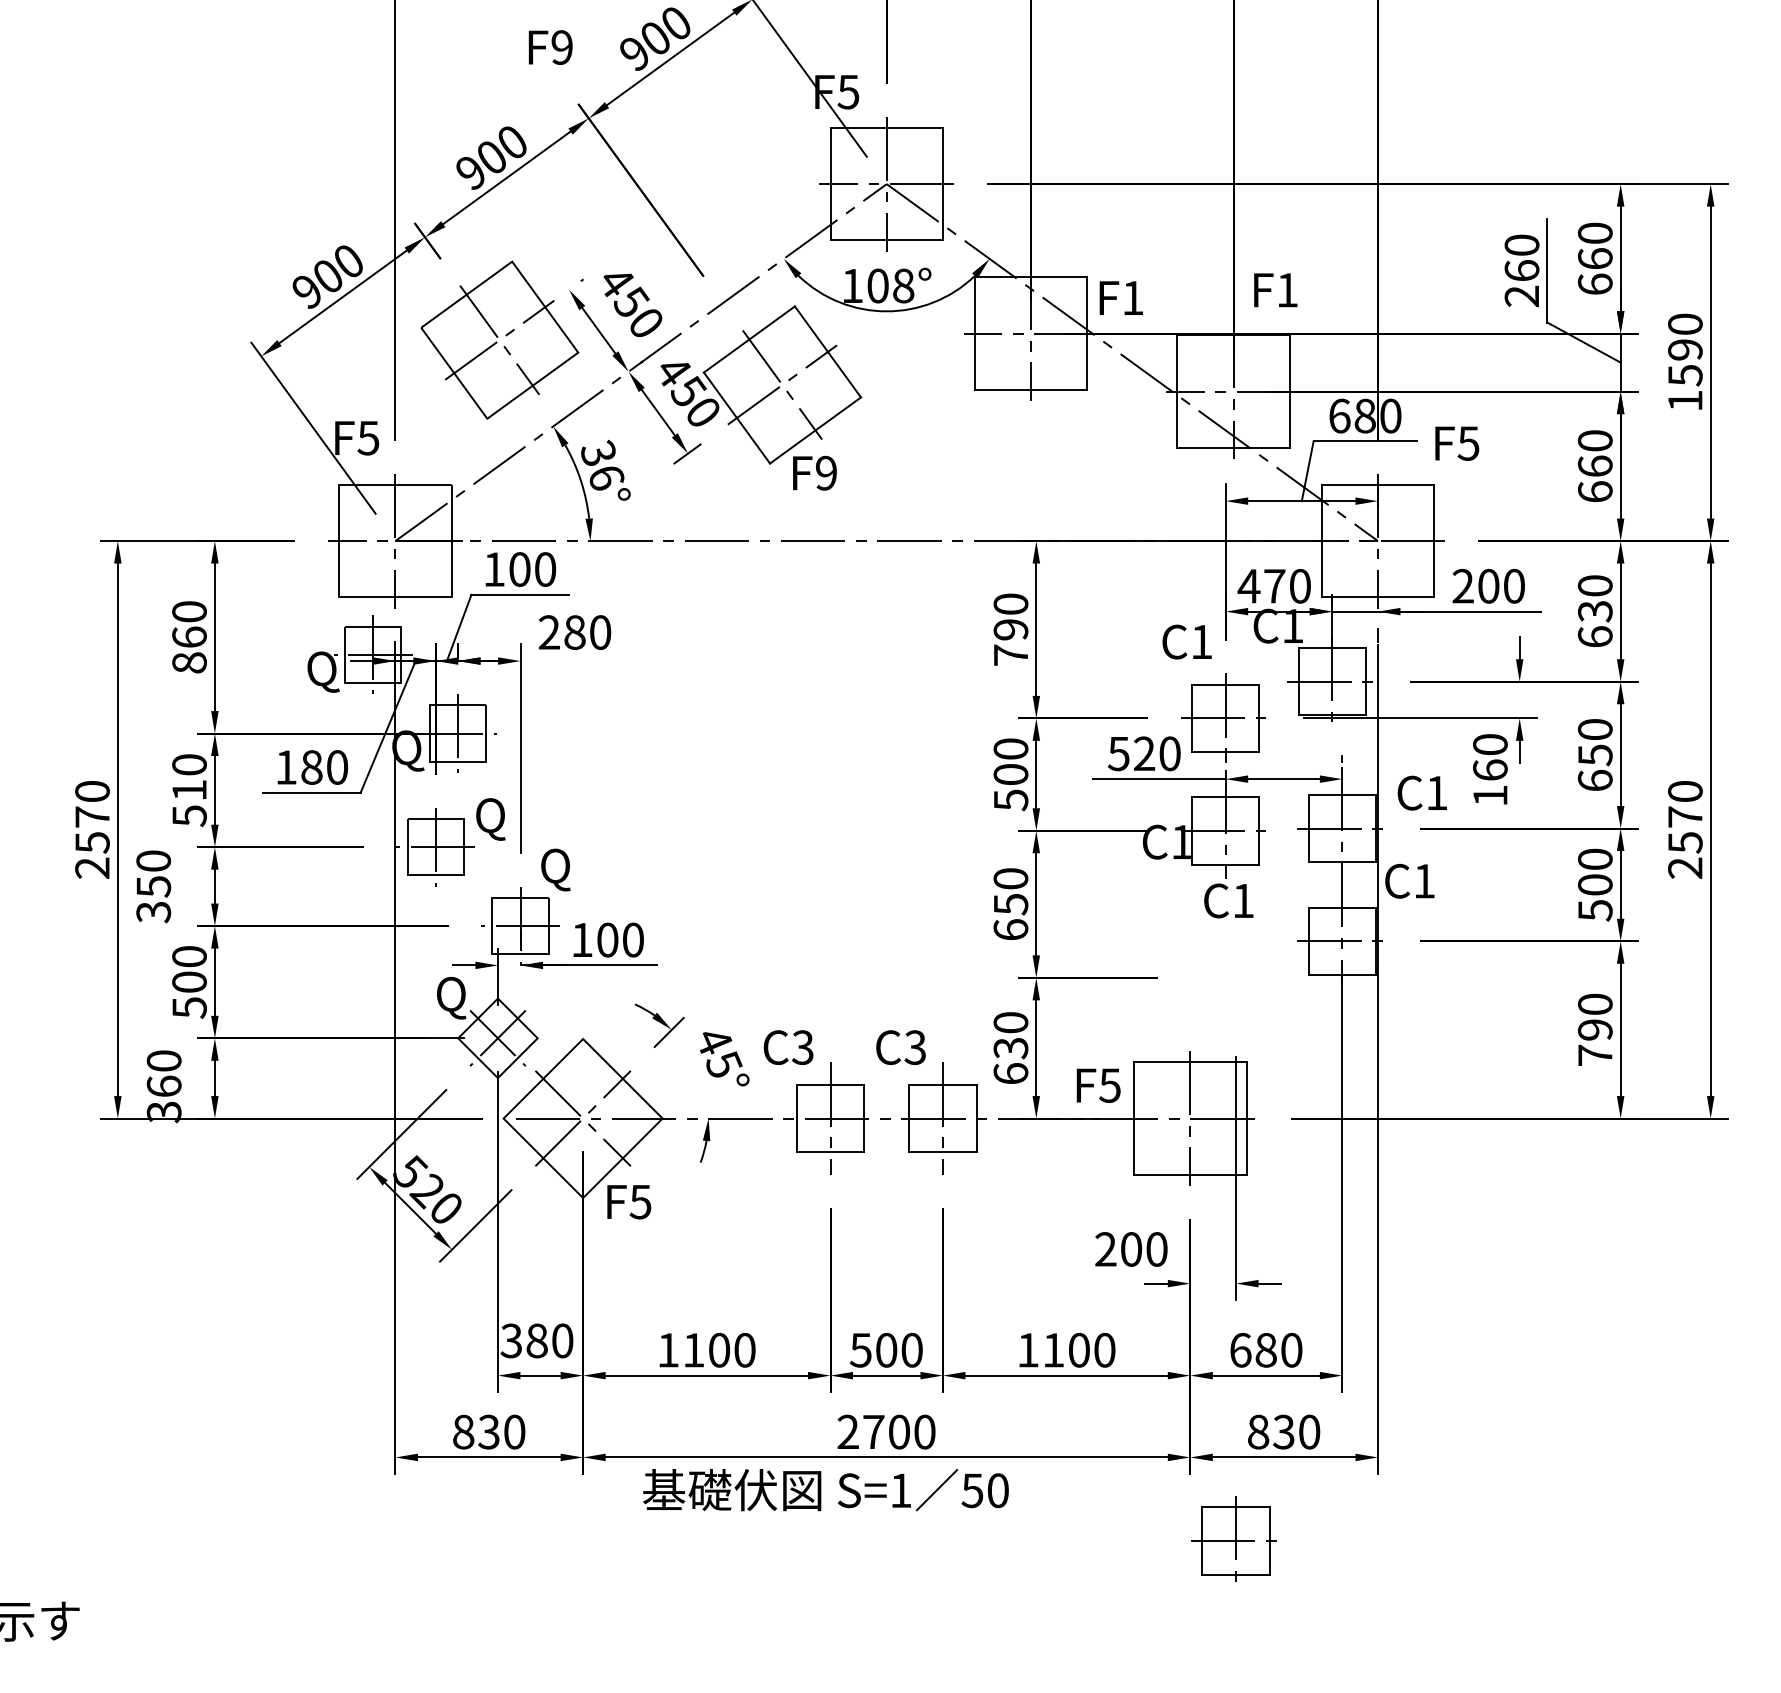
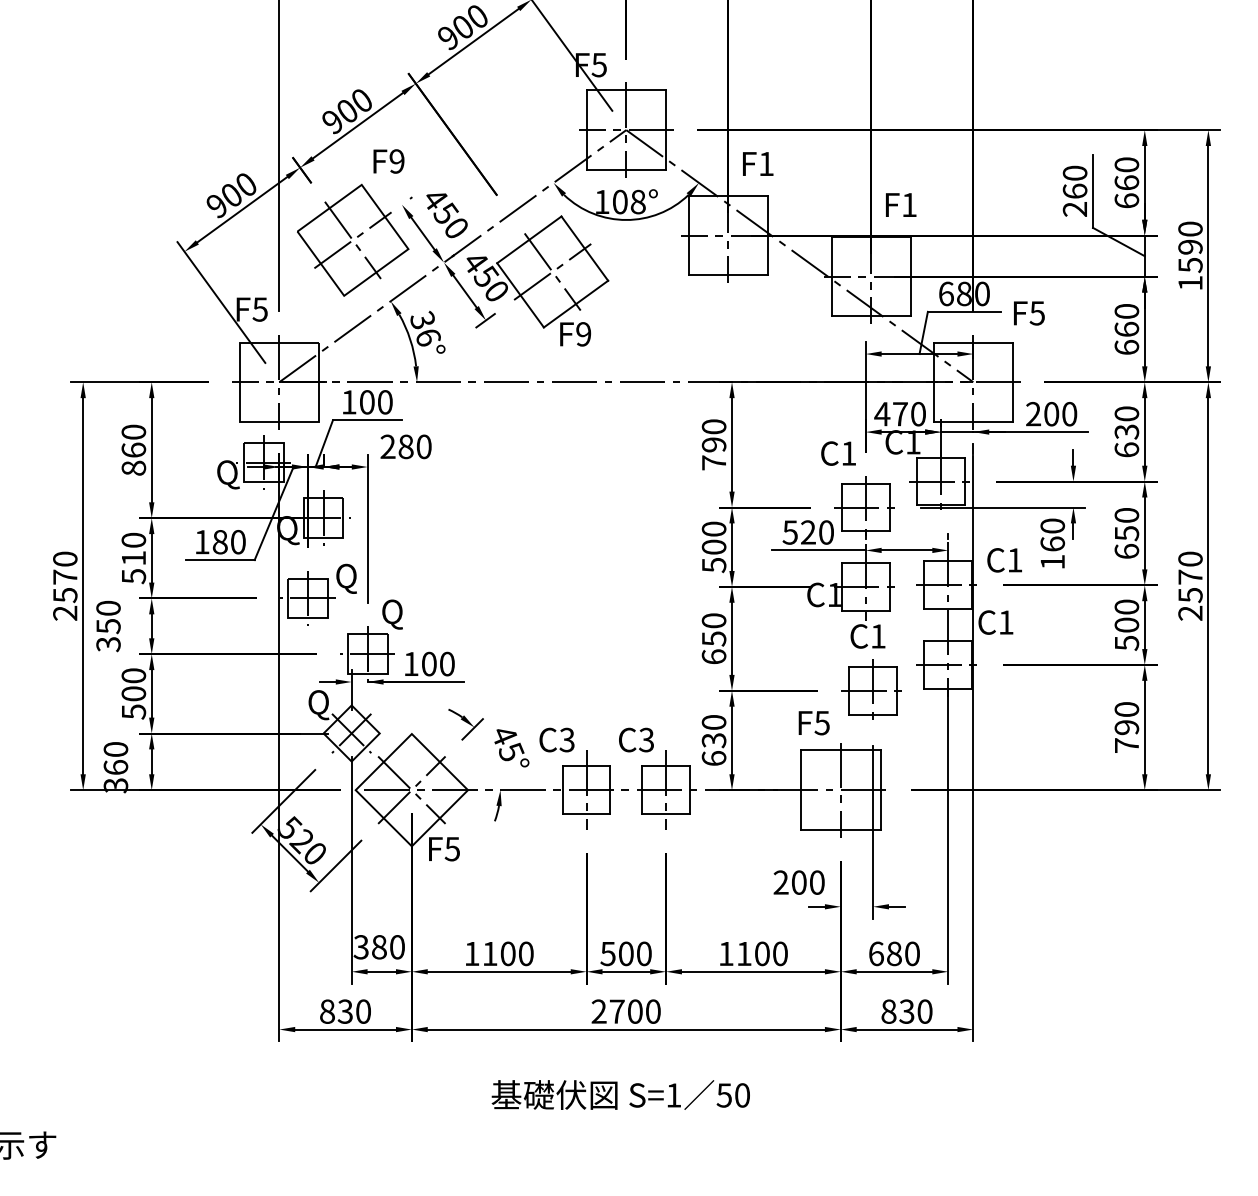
text: (550, 47) -> (388, 161), moved
text: (1120, 297) -> (757, 163), moved
text: (1098, 1085) -> (814, 723), moved
text: (825, 1490) -> (620, 1095), moved
part: (1233, 1538) -> (871, 689), moved

